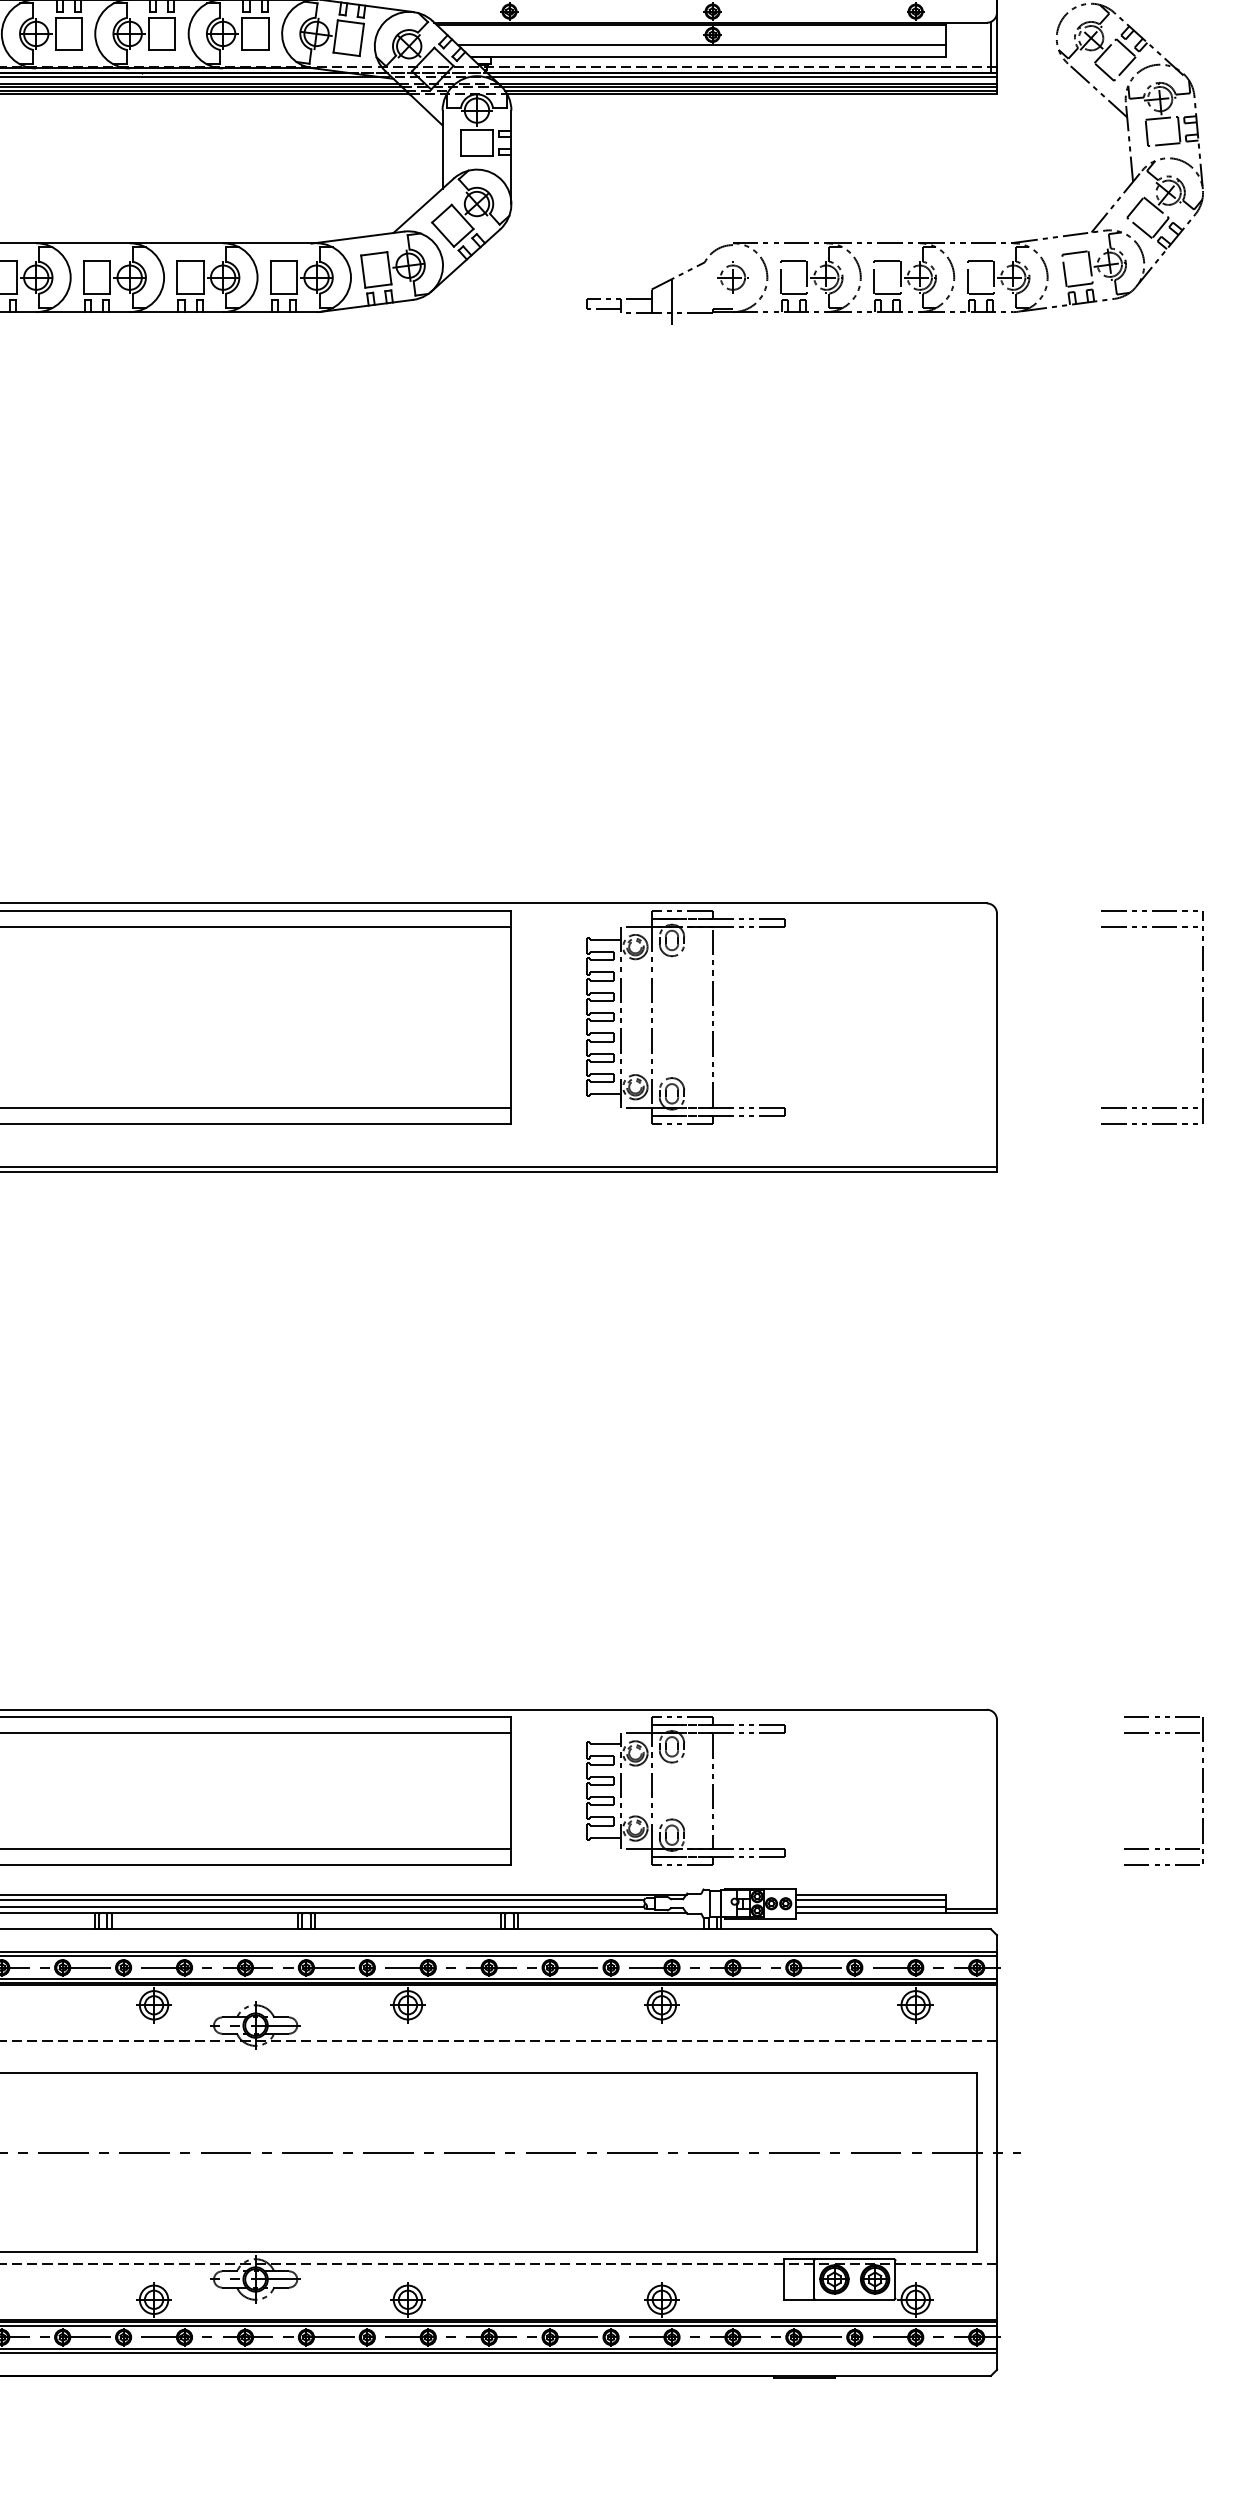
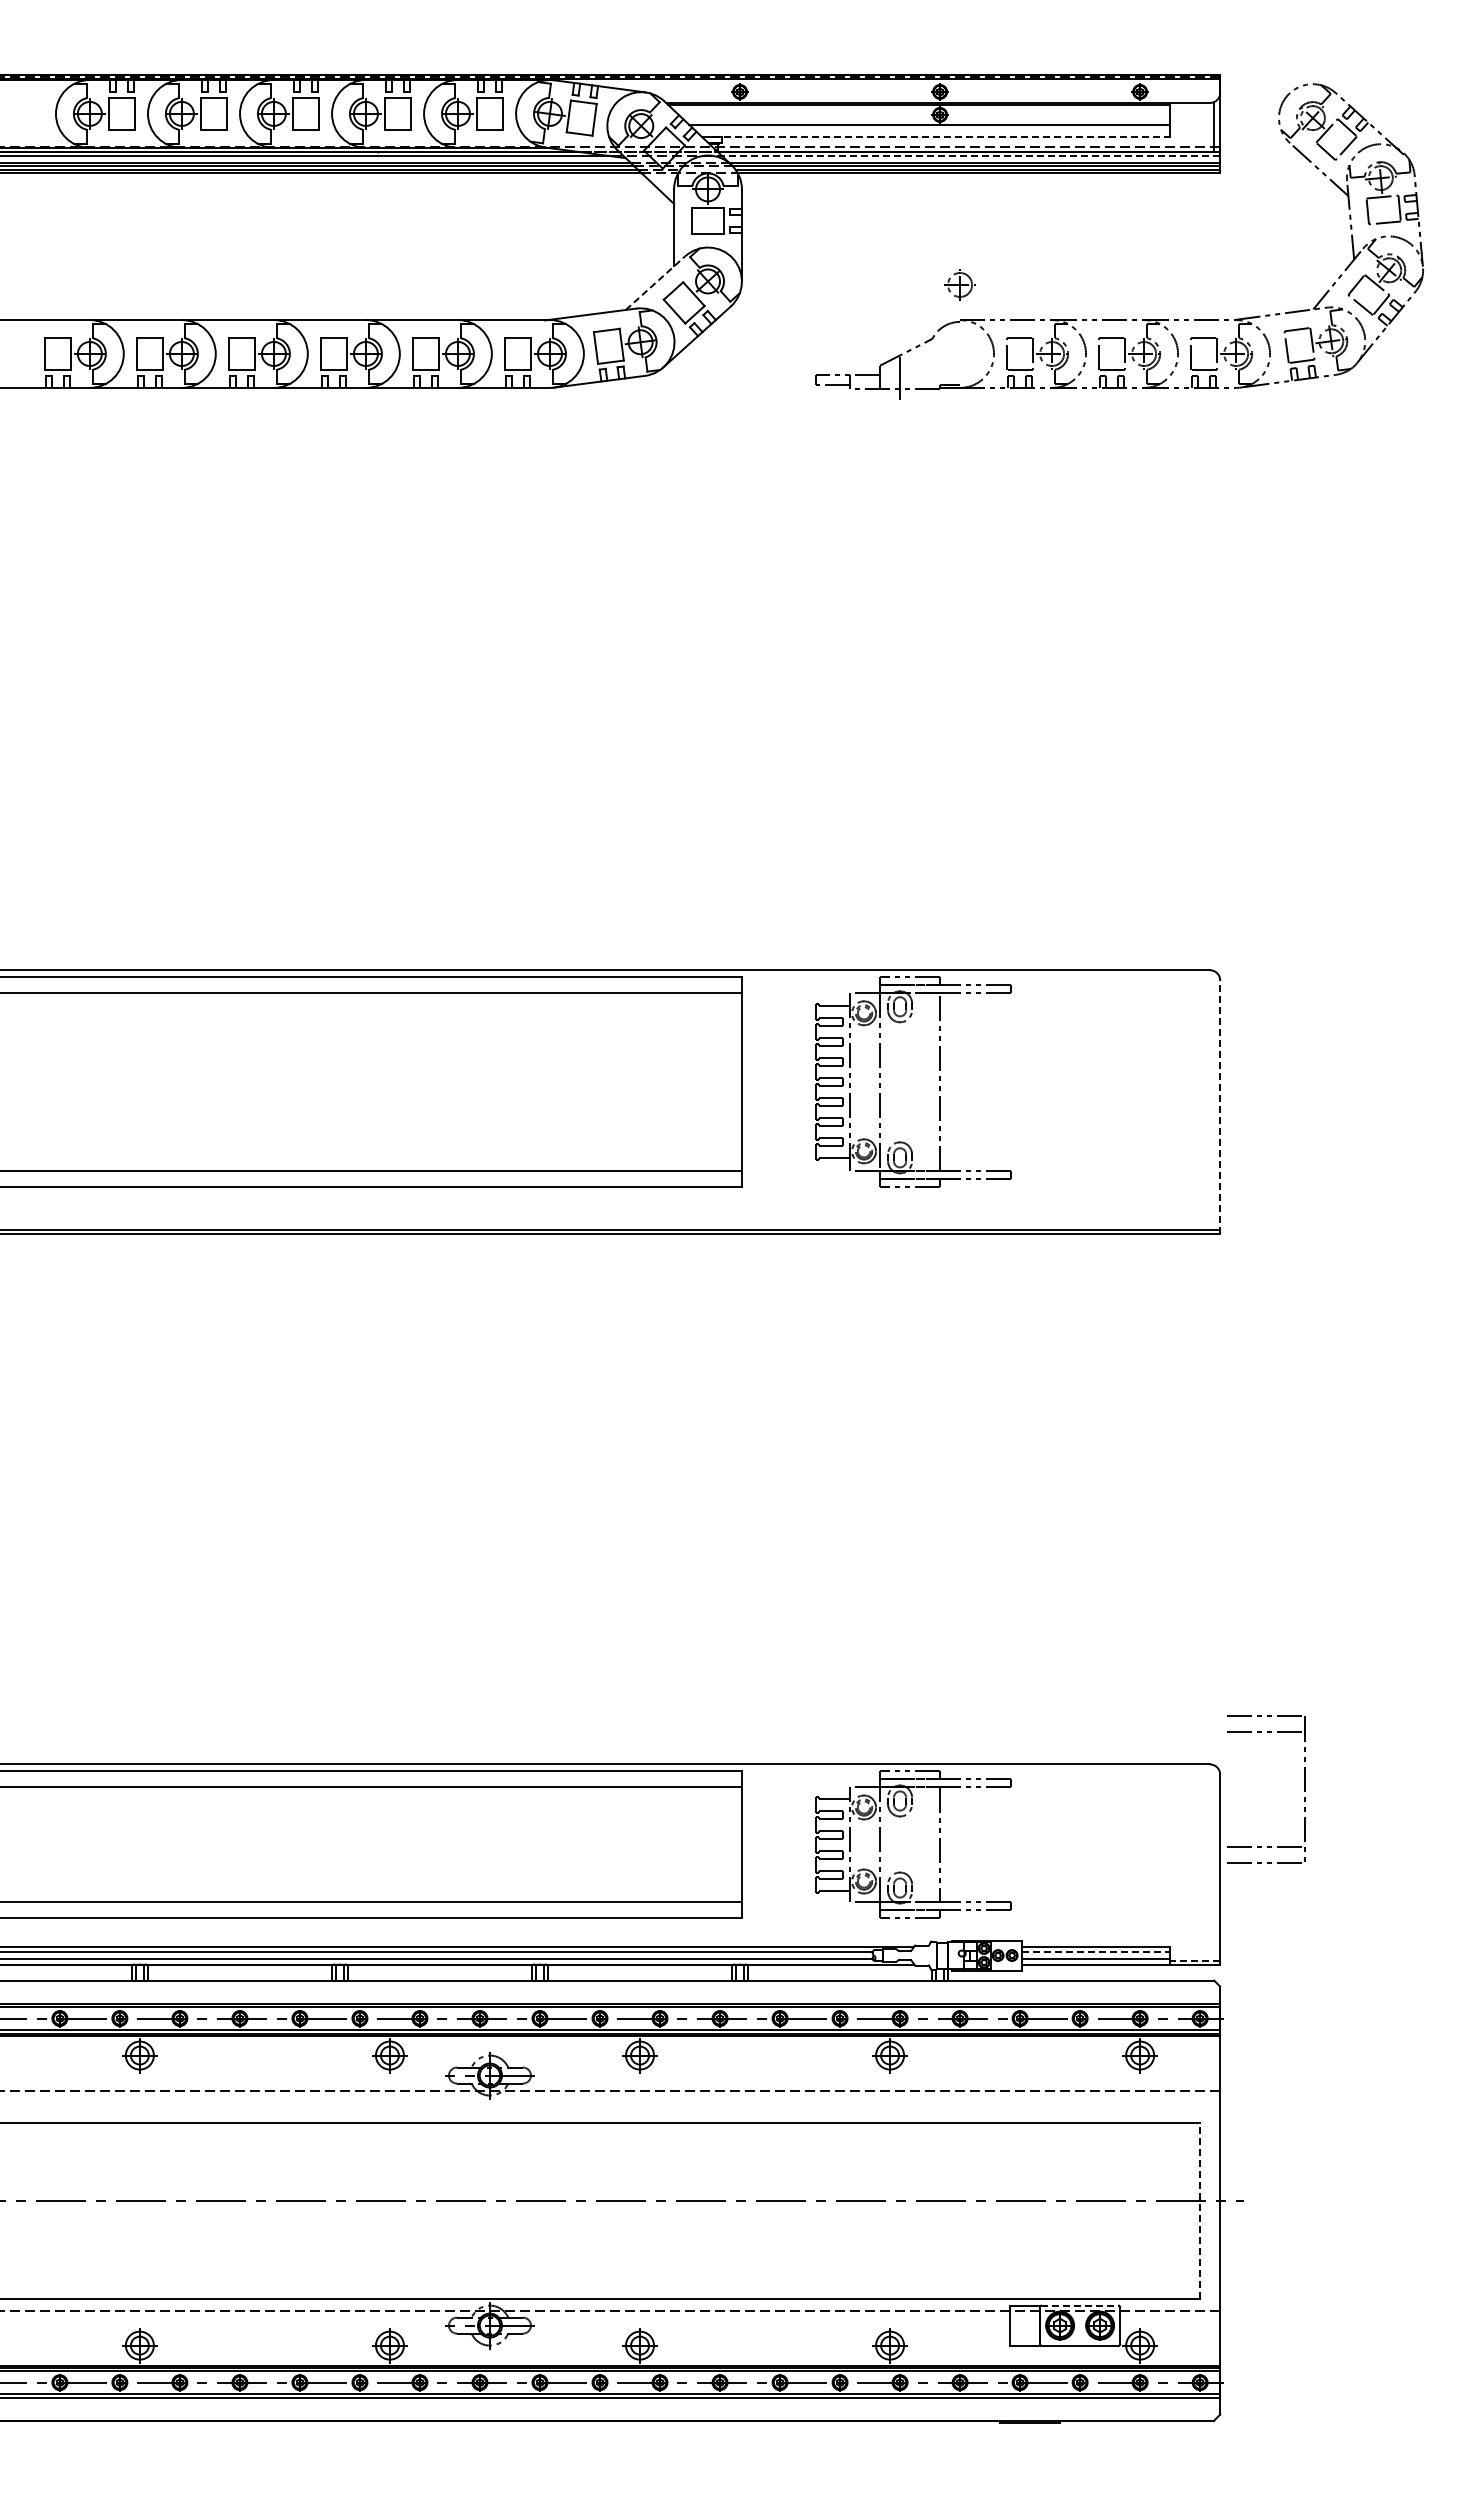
line: (708, 56) -> (936, 136), solid -> dashed
line: (744, 77) -> (971, 156), solid -> dashed
line: (423, 205) -> (655, 282), solid -> dashed
part: (732, 277) -> (959, 284), moved
part: (1202, 1016) -> (1422, 1081), removed
line: (997, 1041) -> (1220, 1106), solid -> dashed
part: (1202, 1790) -> (1304, 1789), moved
line: (871, 1900) -> (1096, 1952), solid -> dashed
line: (970, 1908) -> (1194, 1960), solid -> dashed
line: (977, 2162) -> (1200, 2210), solid -> dashed
line: (855, 2259) -> (1080, 2305), solid -> dashed

